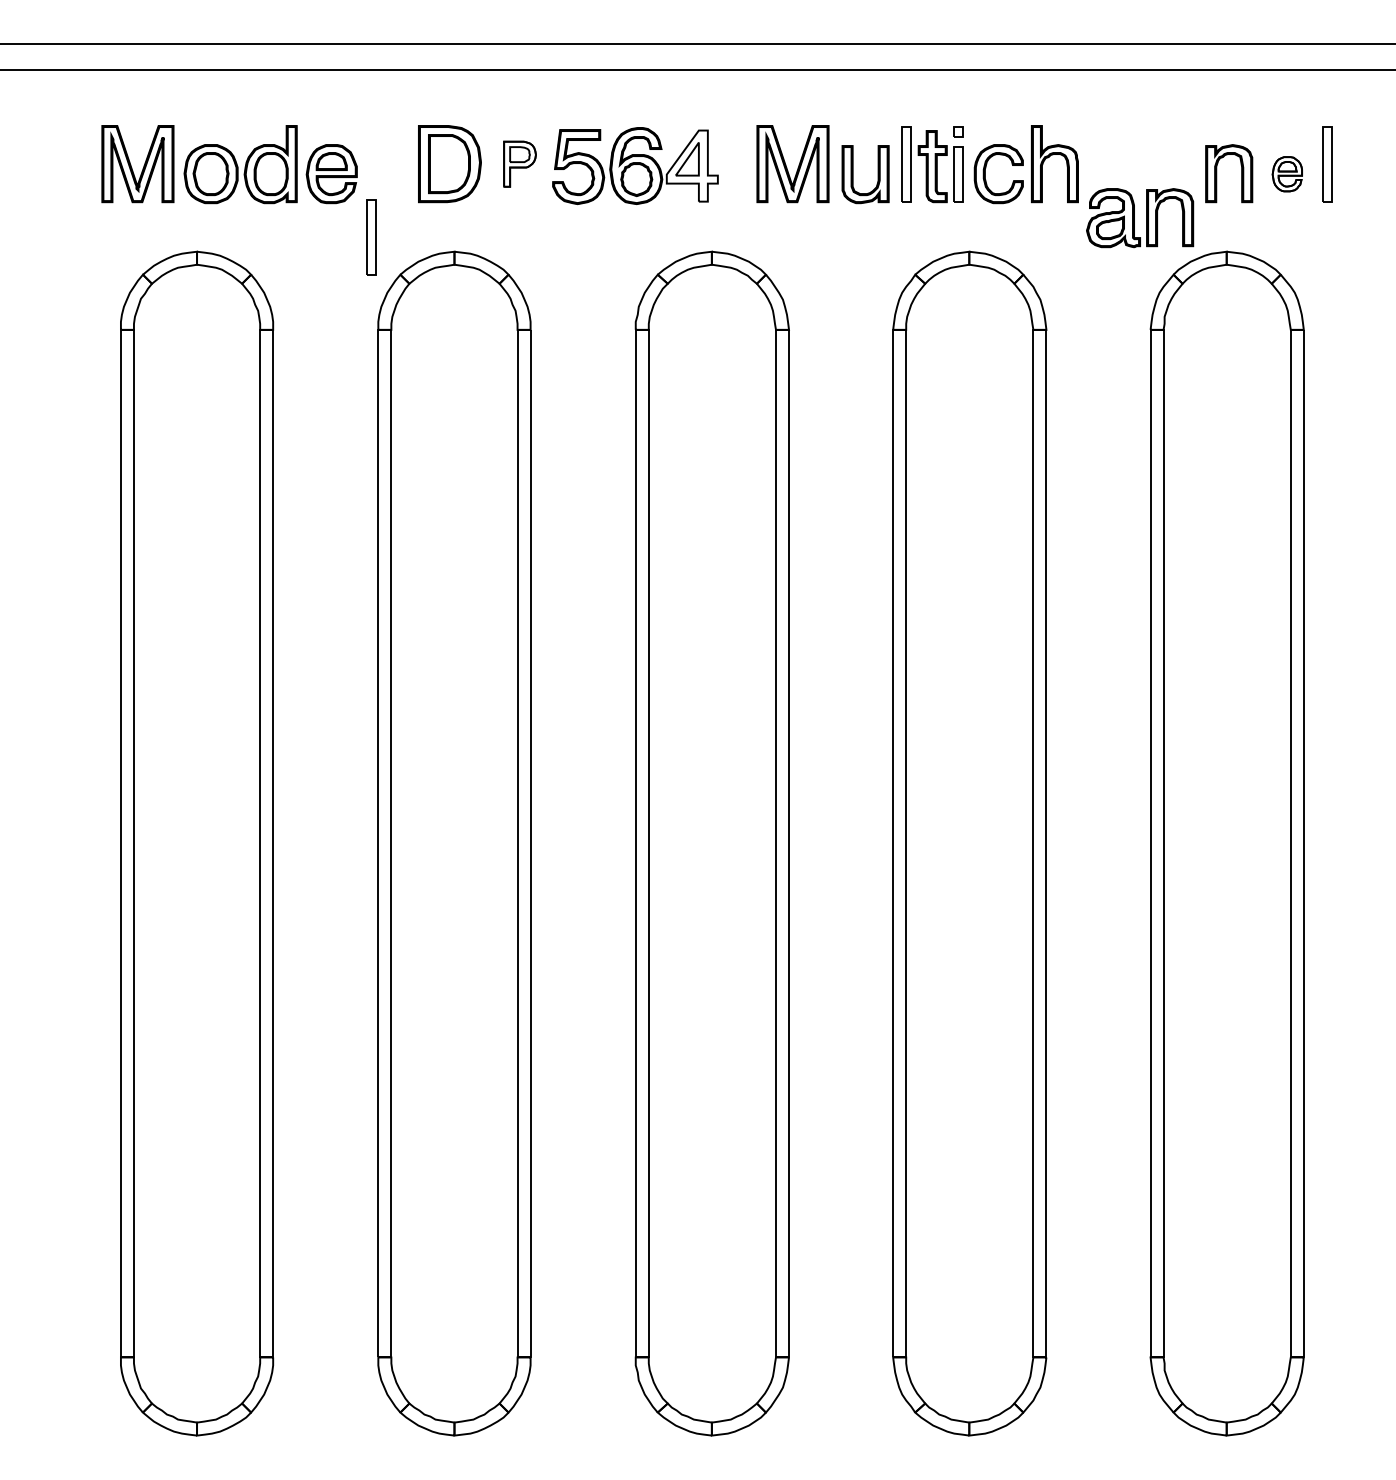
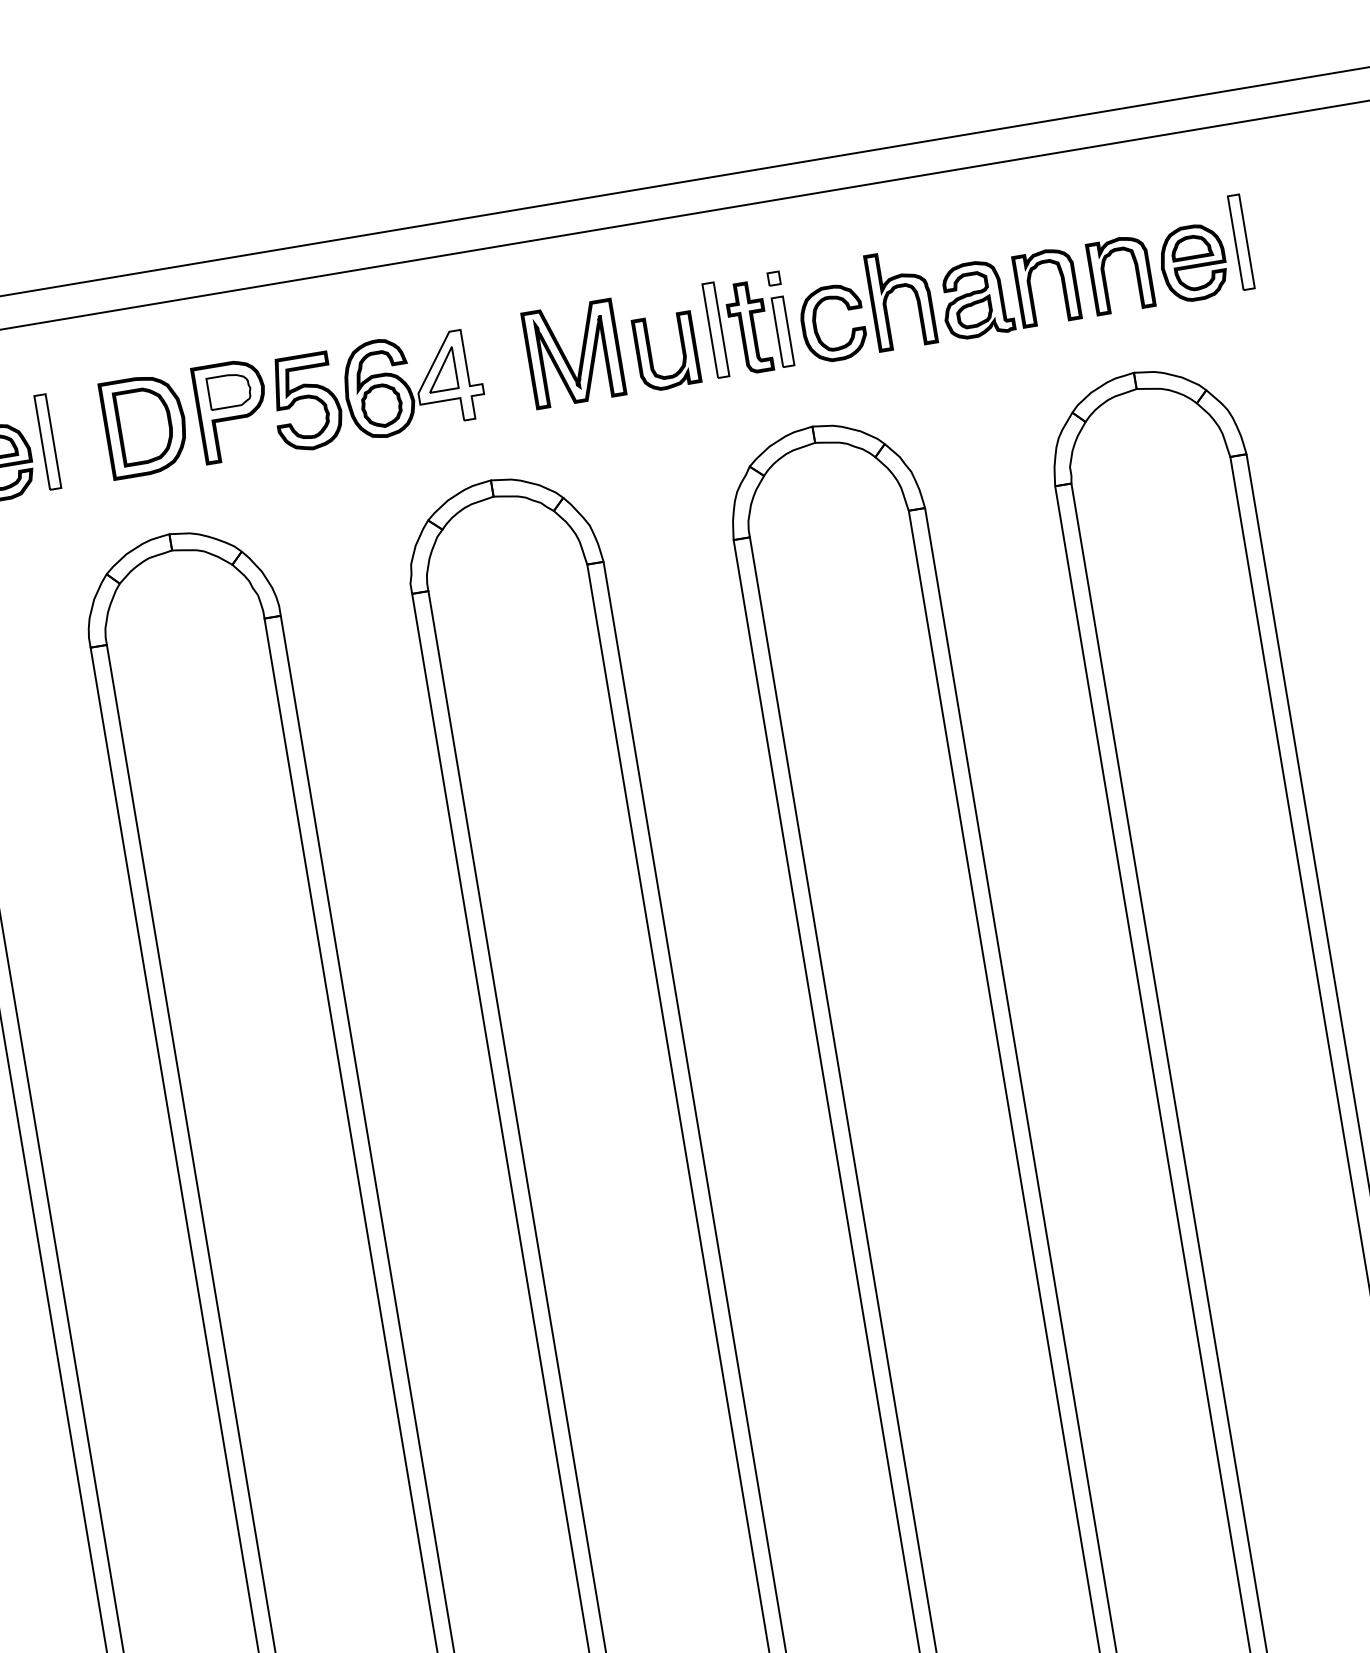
part: (519, 164) -> (232, 411), size x1.67
part: (1287, 174) -> (1193, 263), size x1.67
part: (1140, 218) -> (1010, 294), moved
part: (371, 237) -> (47, 442), moved

